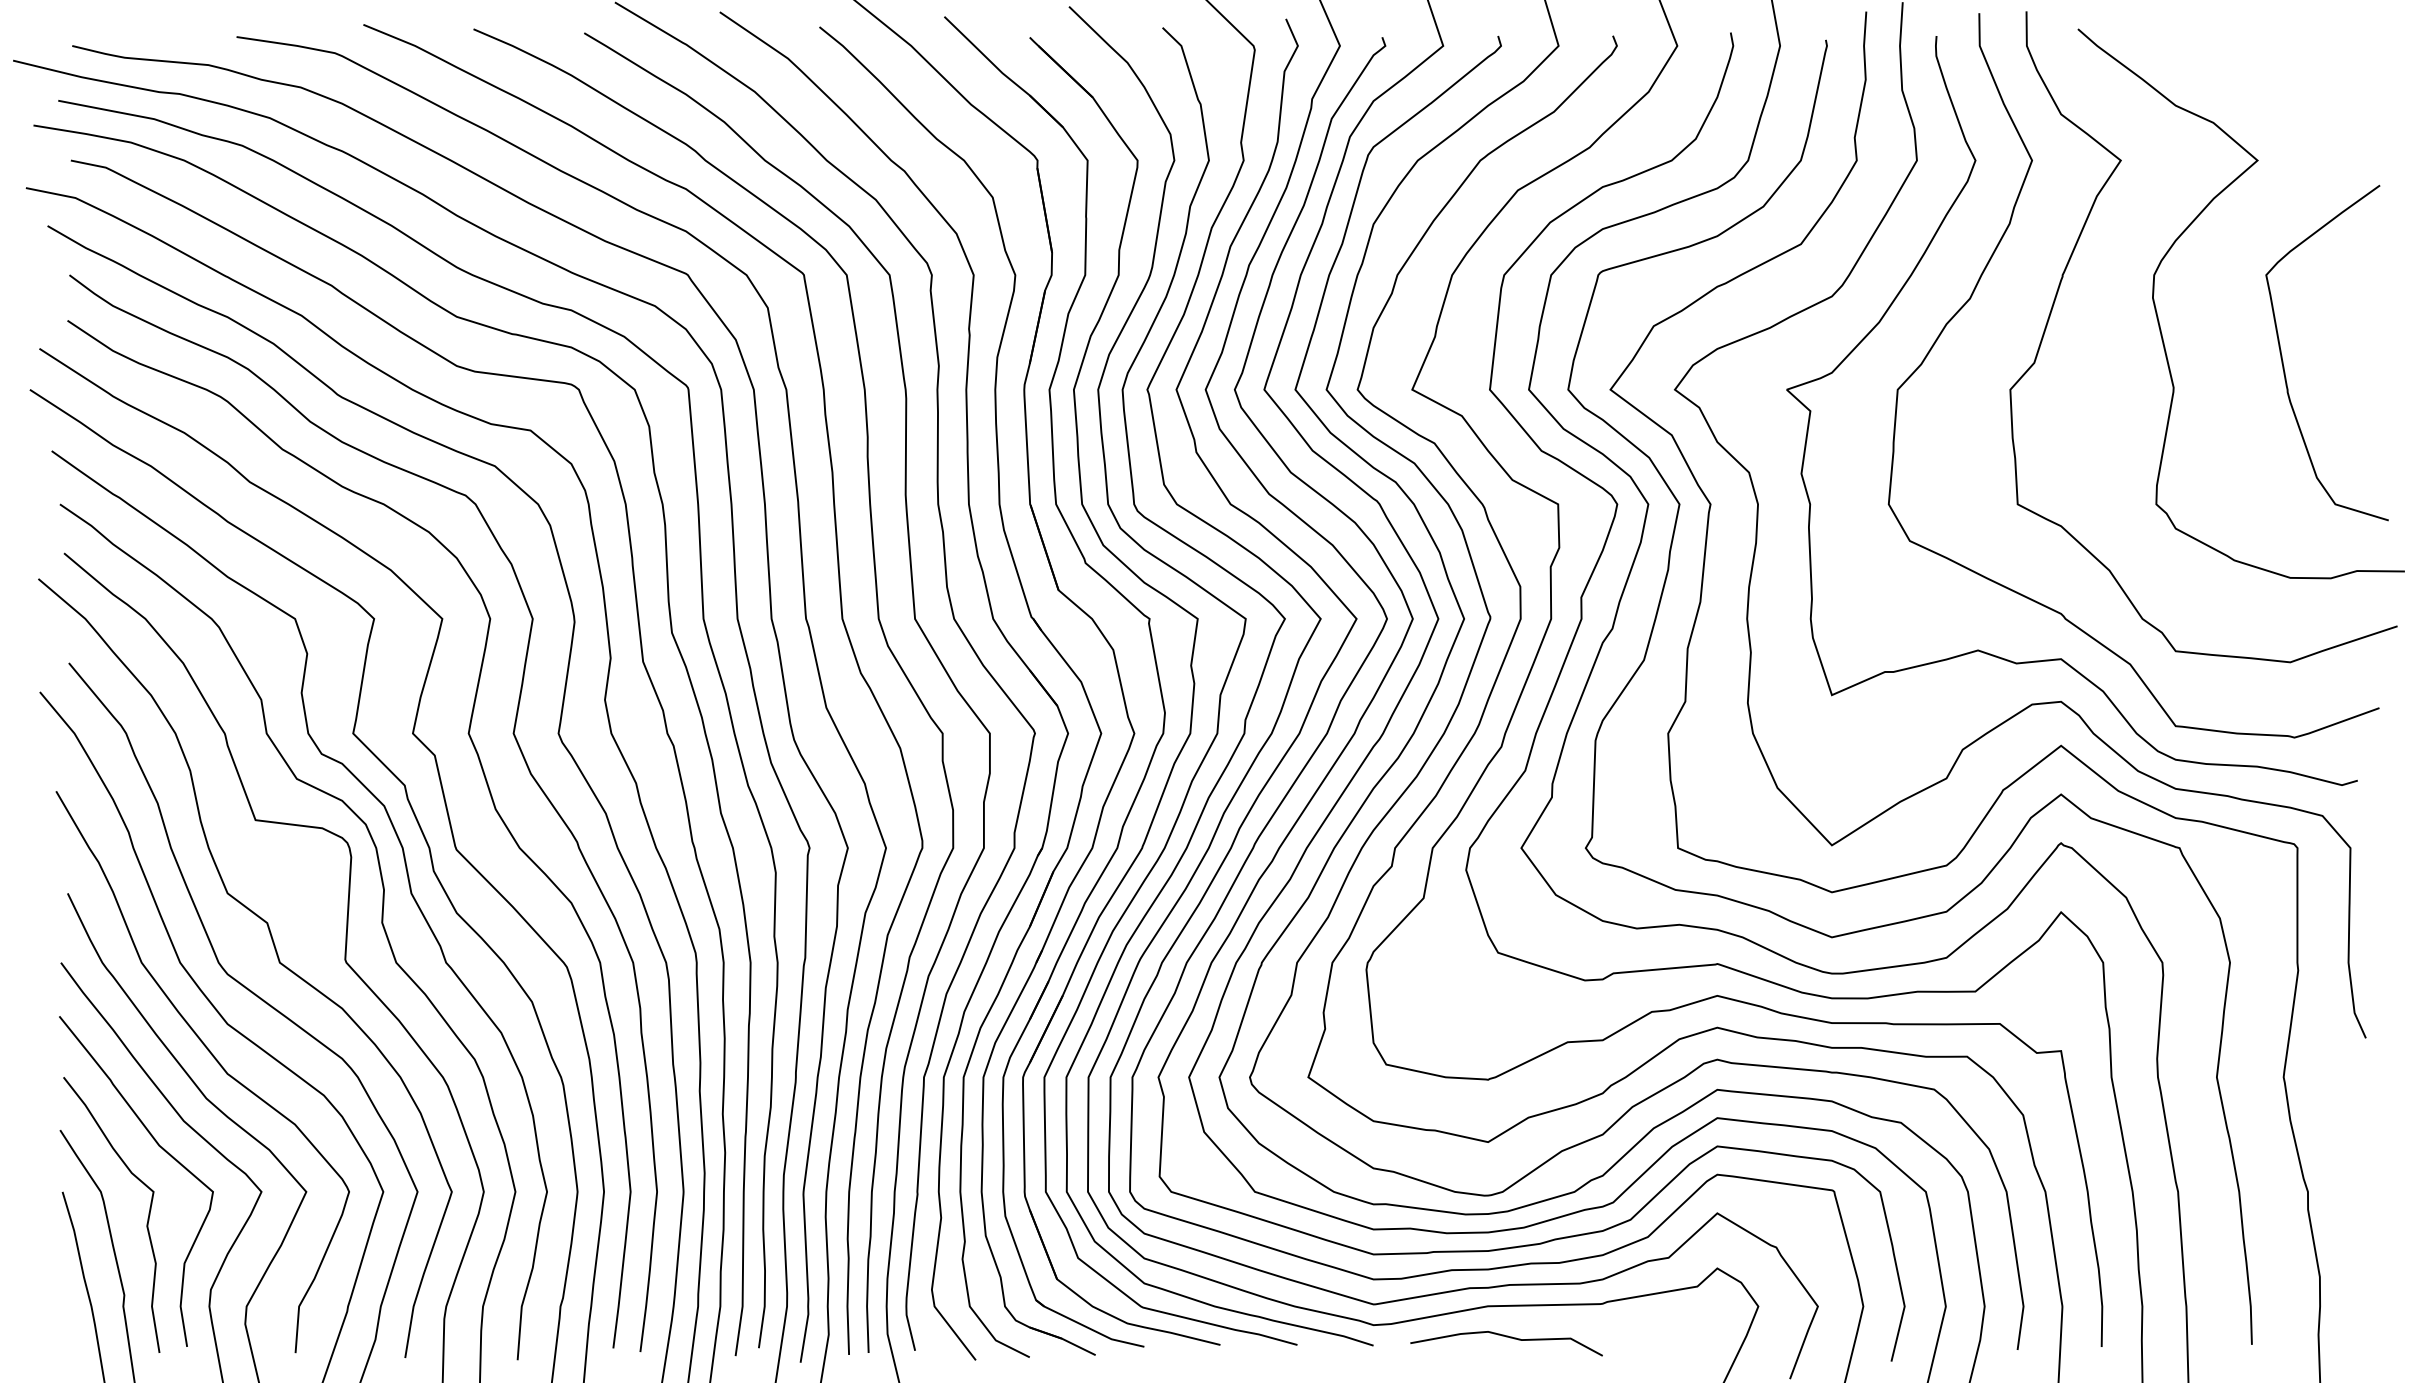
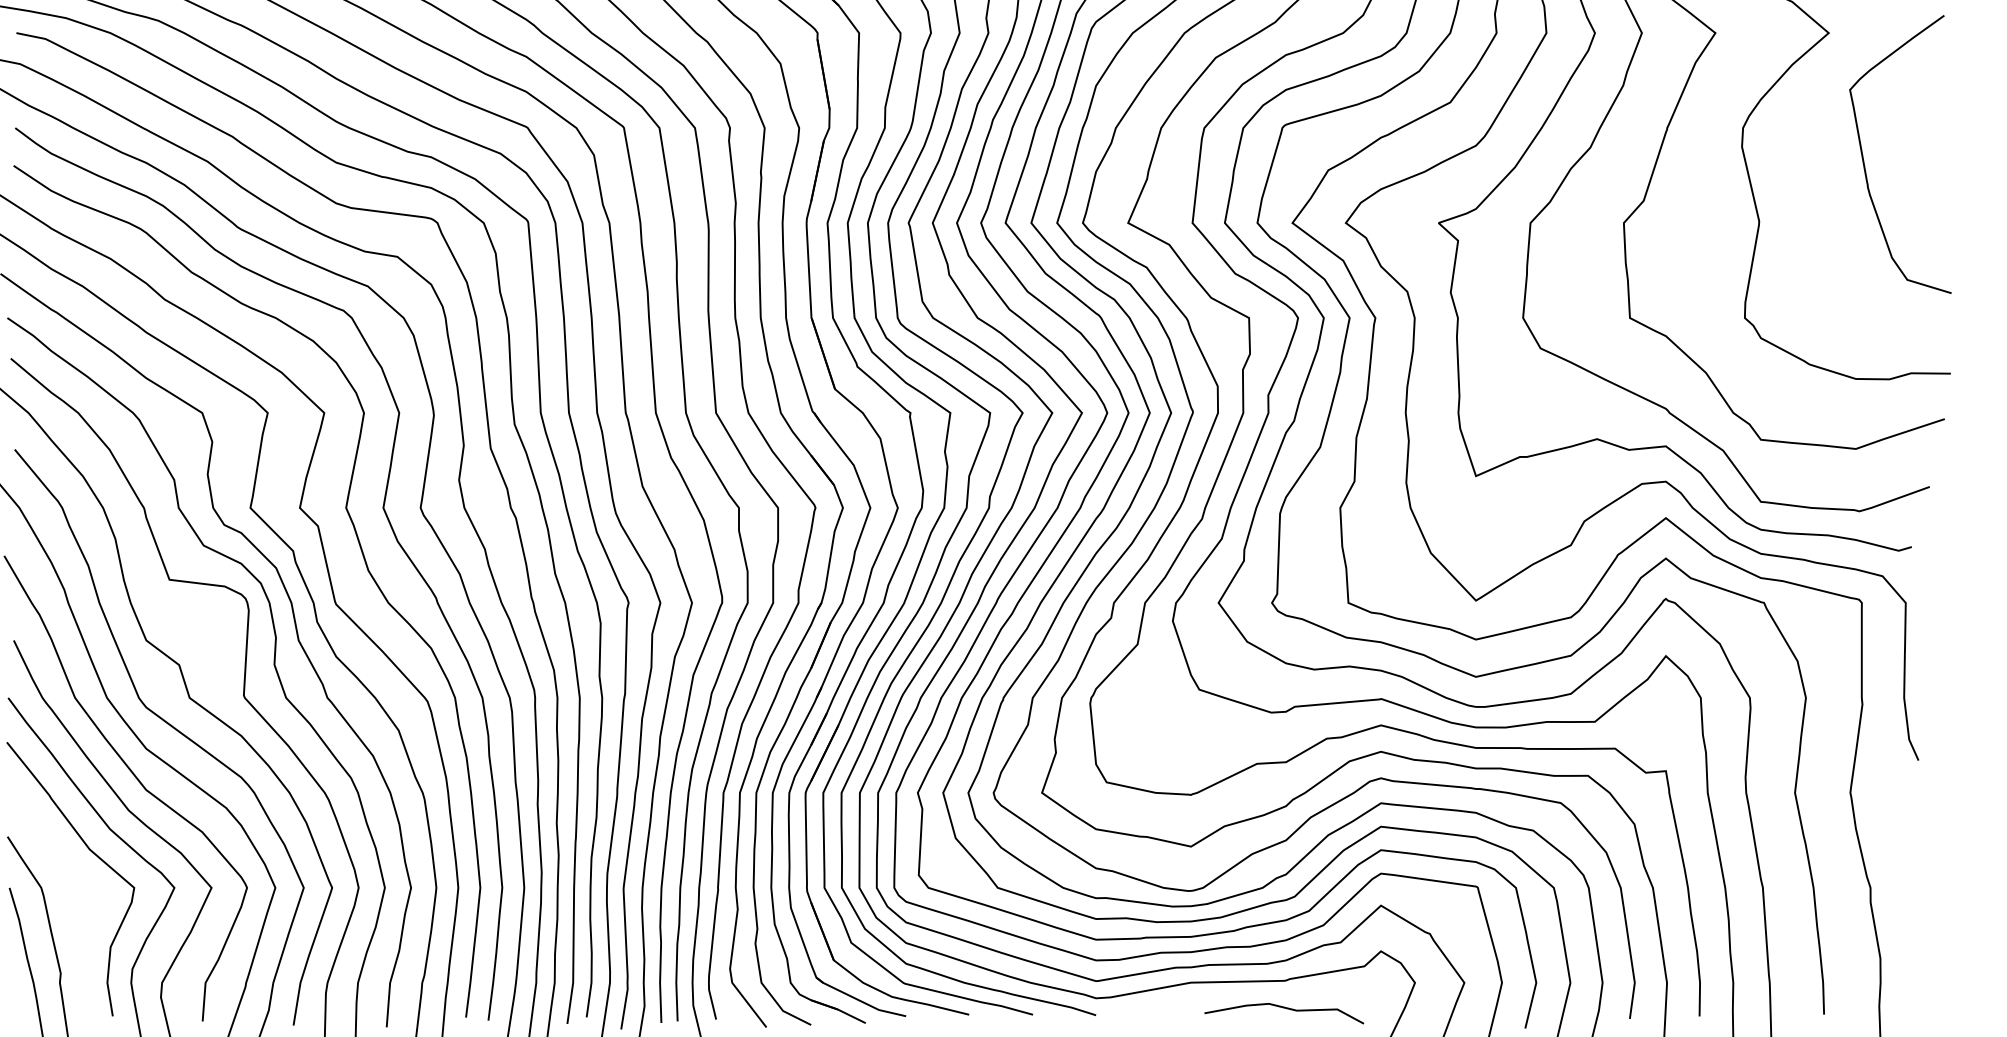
curve: (2283, 360) -> (1864, 160), moved
curve: (146, 1223) -> (79, 914), removed
curve: (1506, 1337) -> (1284, 1008), moved

